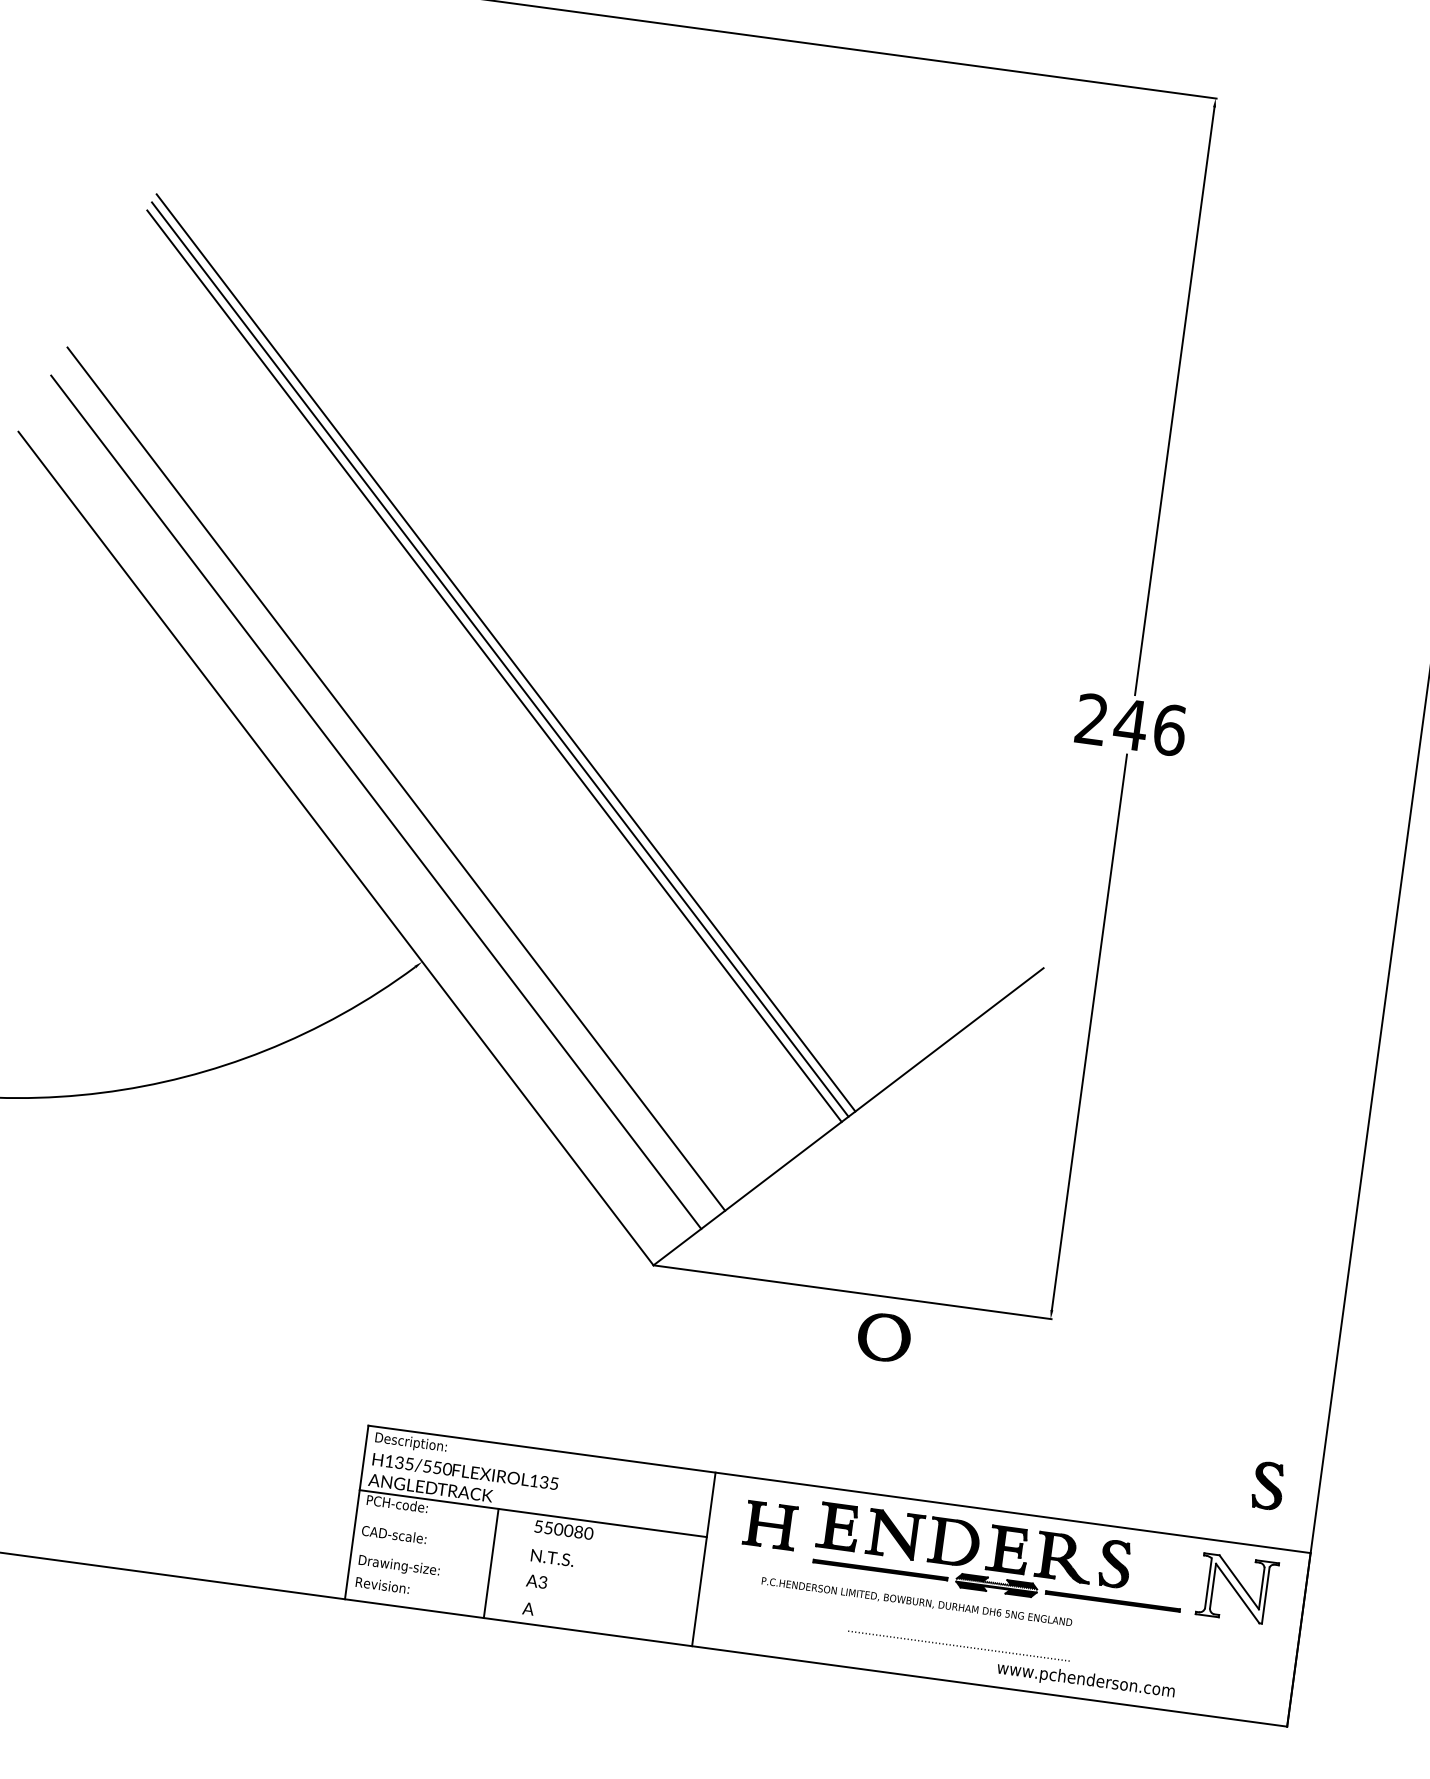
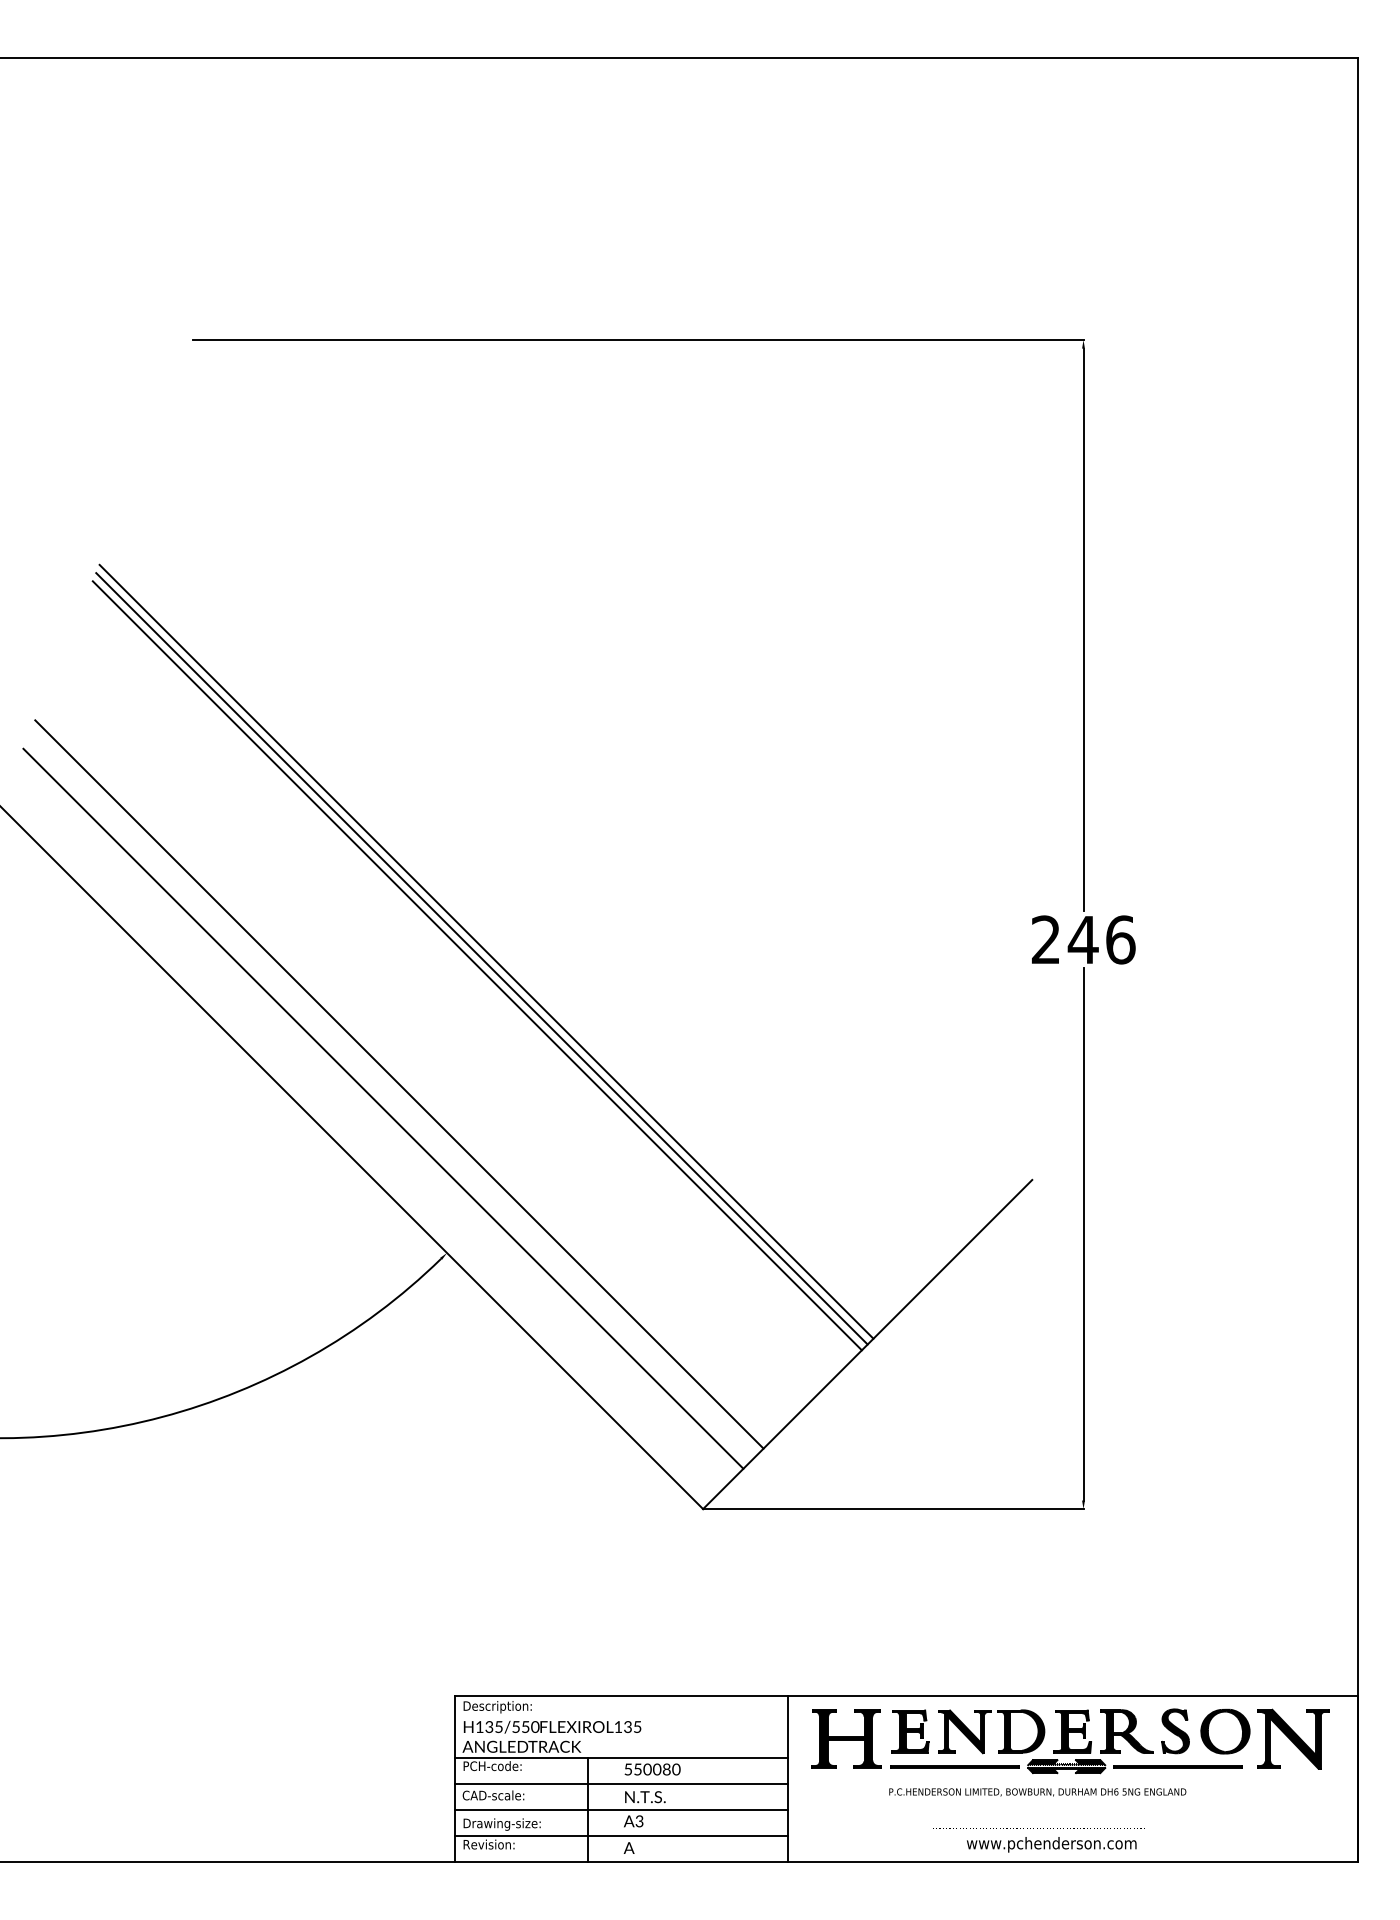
part: (884, 1337) -> (1225, 1731), moved
part: (1268, 1486) -> (1309, 1638), removed
part: (770, 1525) -> (846, 1738), size x1.43
line: (529, 1541) -> (621, 1784), added
line: (525, 1568) -> (621, 1810), added
fill: (1237, 1588) -> (1293, 1738), added
line: (522, 1595) -> (621, 1836), added
text: (916, 1602) -> (1037, 1792), moved
text: (1085, 1680) -> (1051, 1844), moved

